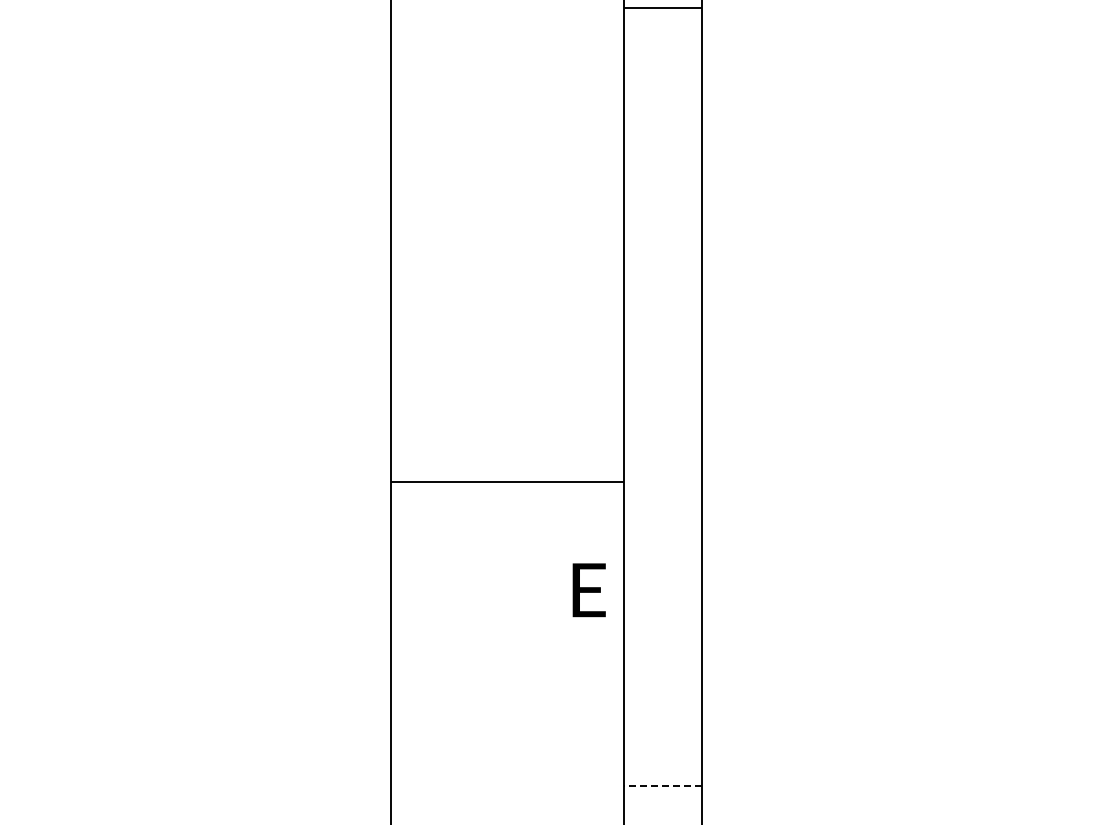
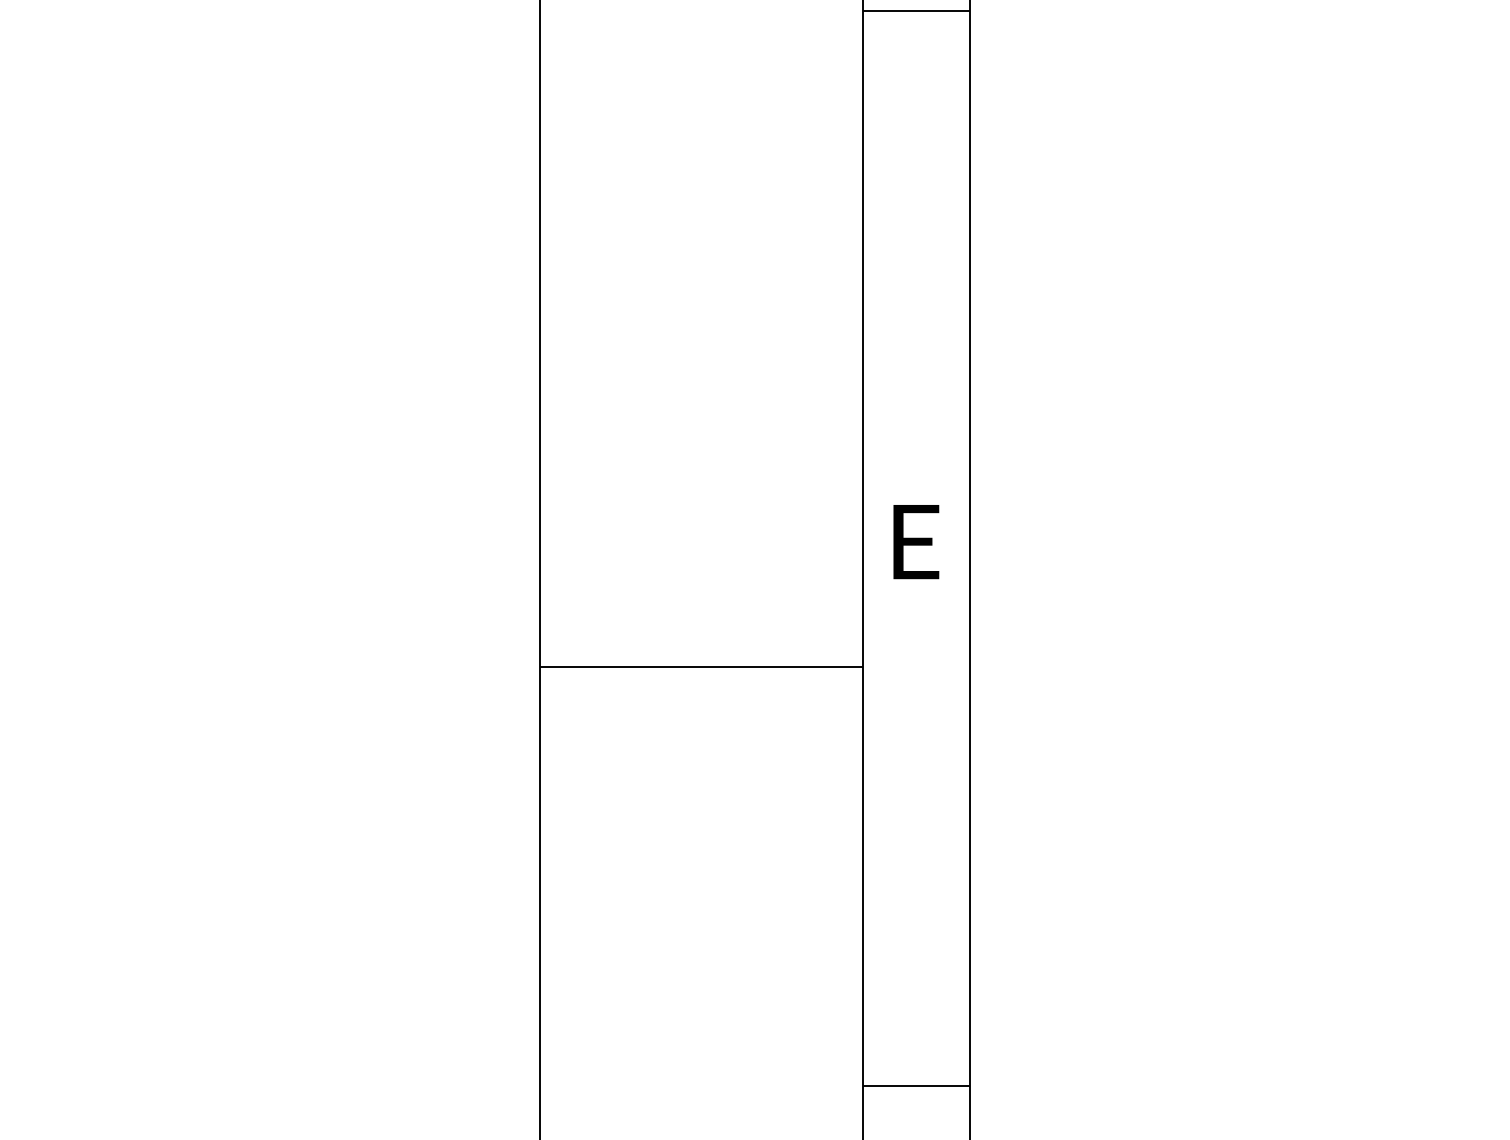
text: (588, 590) -> (915, 542), moved
line: (663, 786) -> (916, 1086), dashed -> solid

